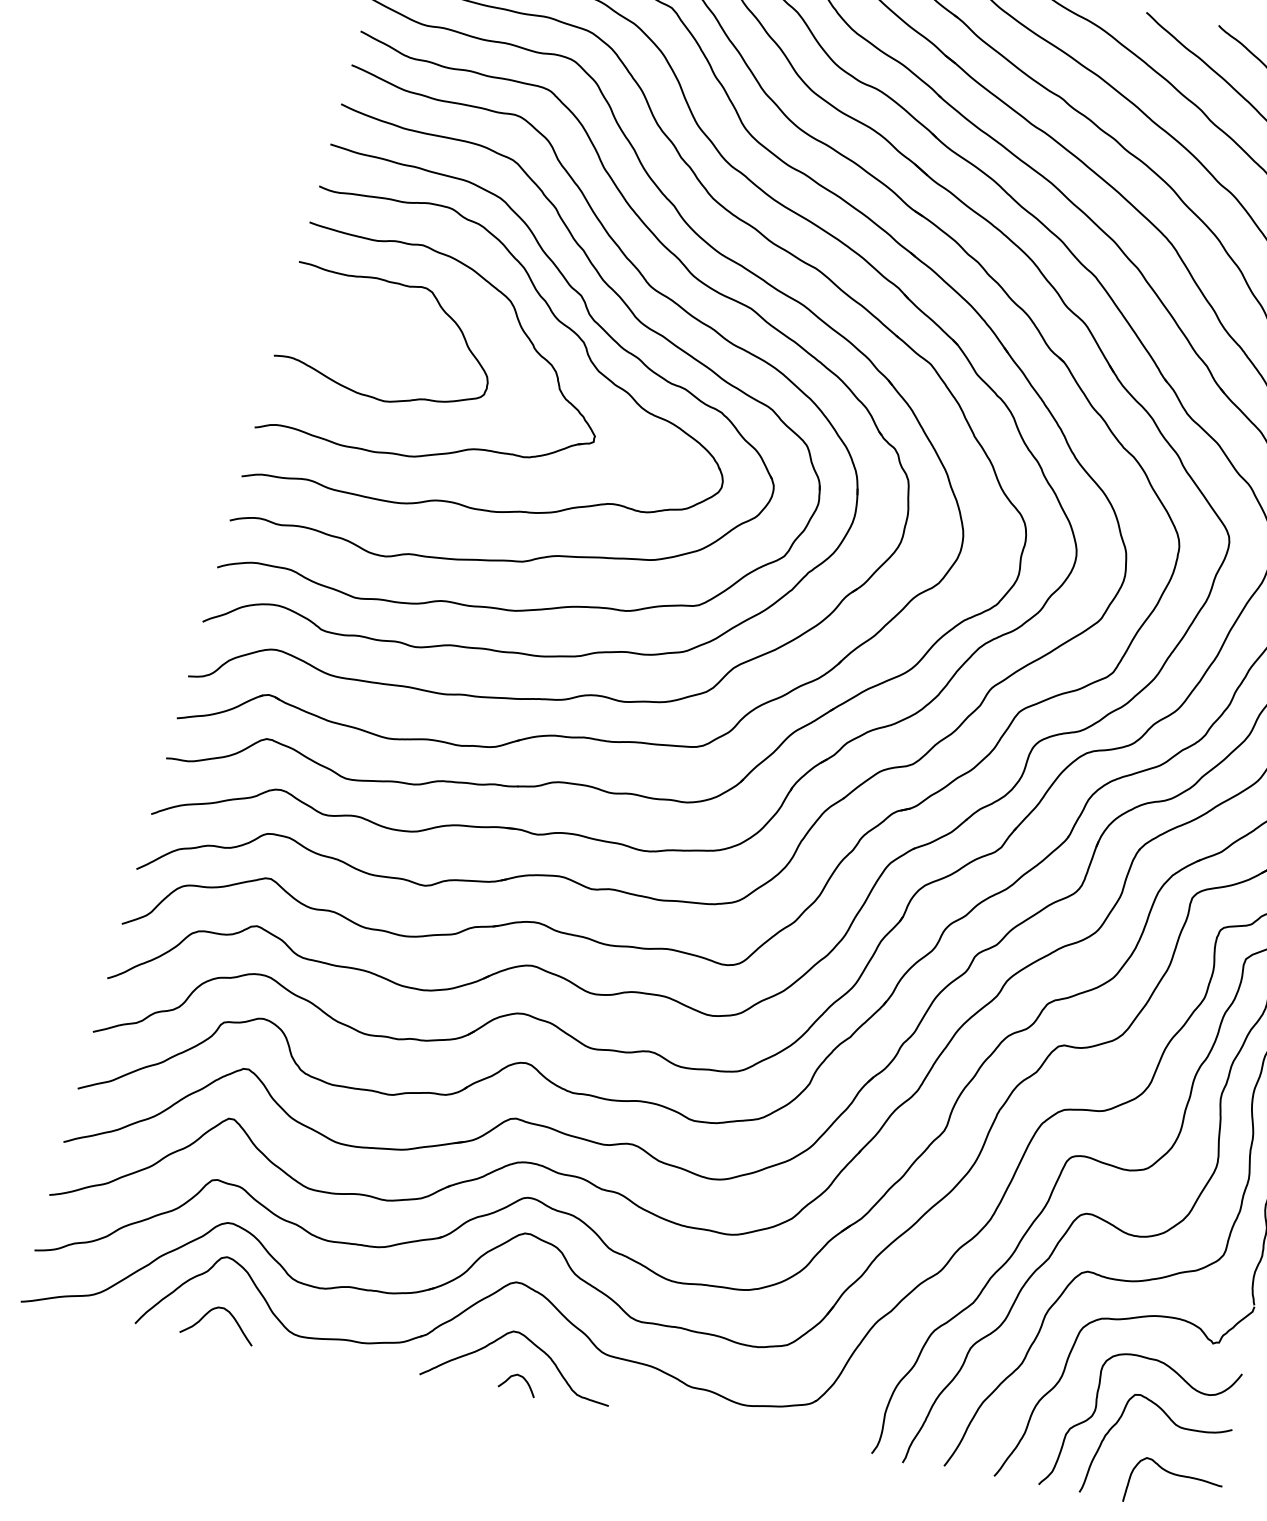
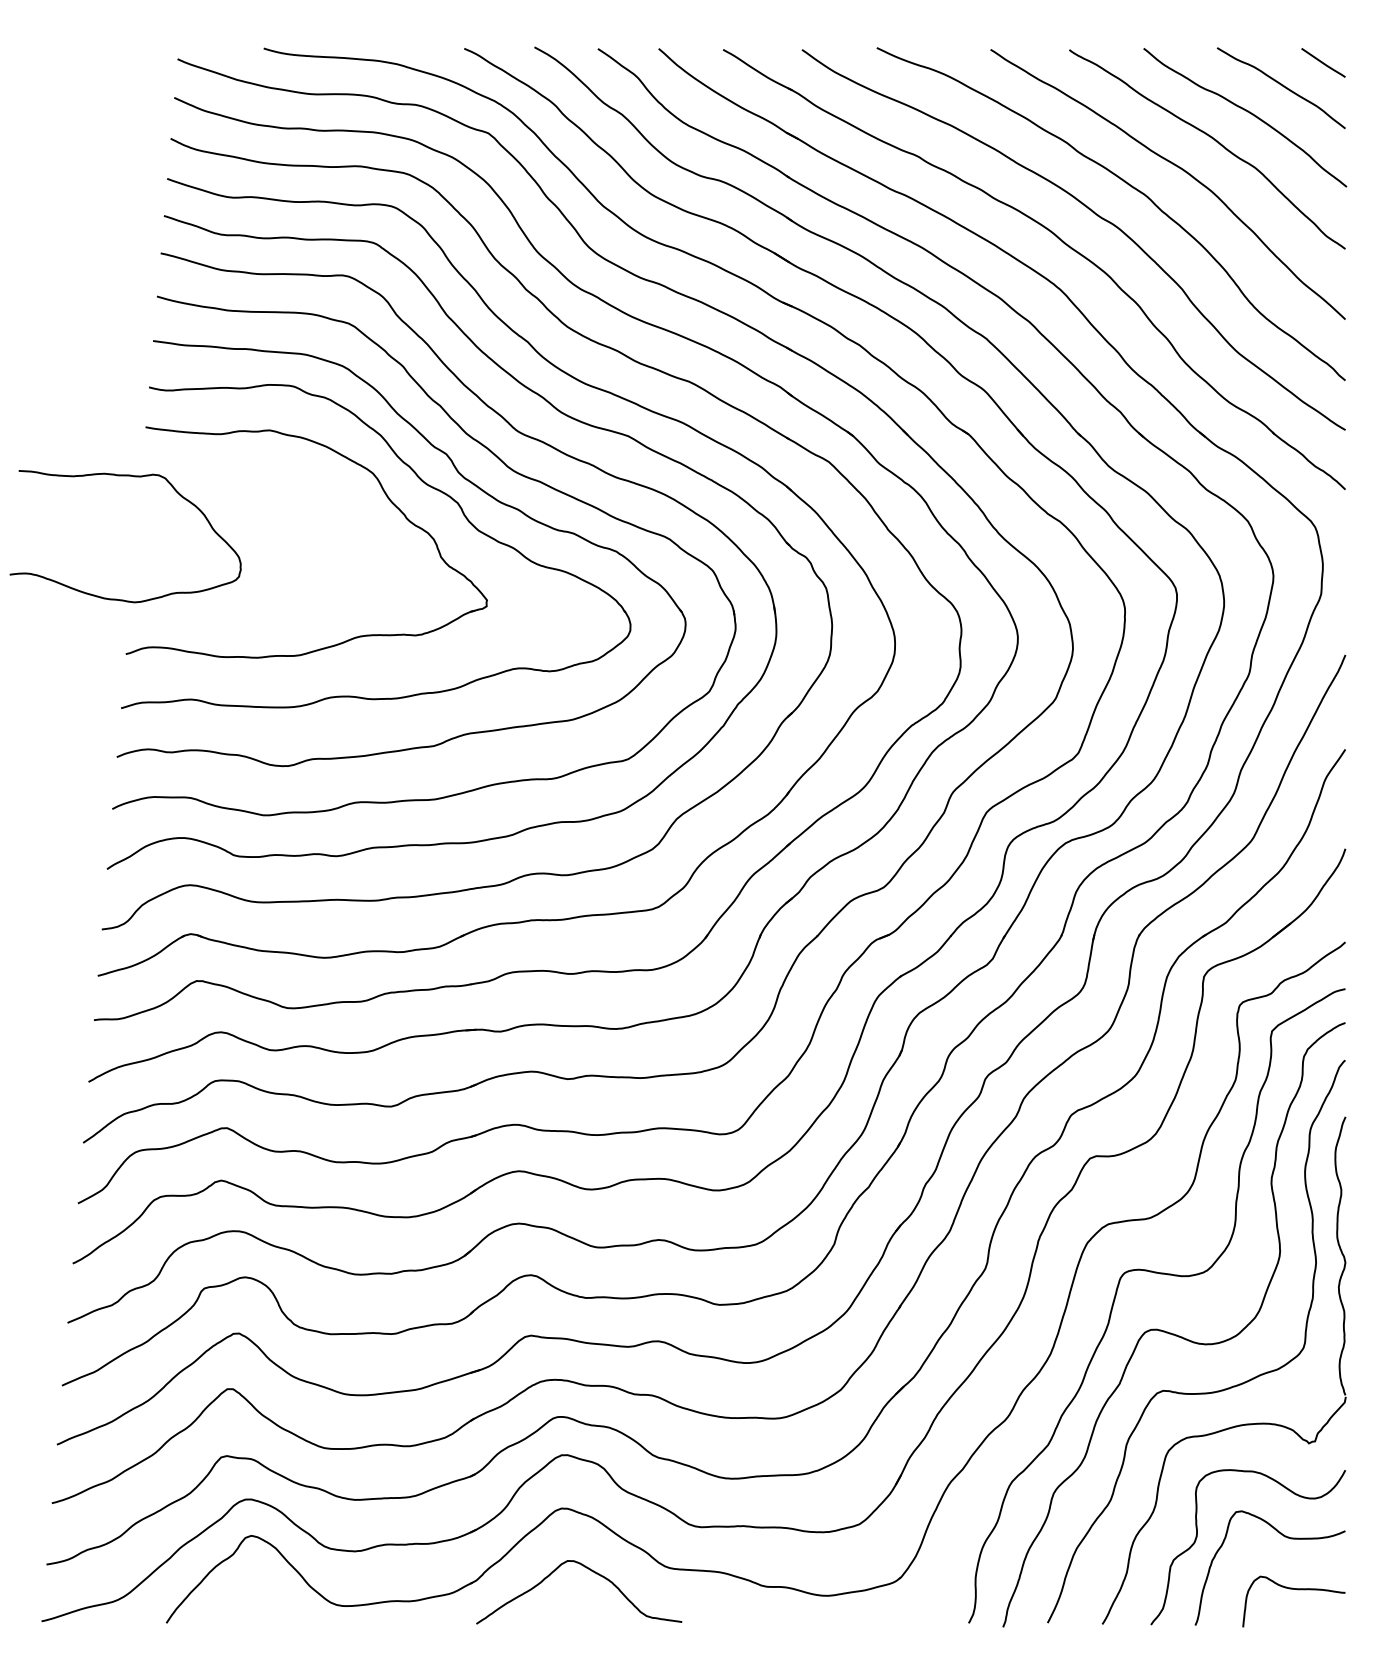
curve: (404, 286) -> (134, 477), moved
curve: (210, 1312) -> (243, 1597), removed
curve: (522, 1377) -> (585, 1608), removed

